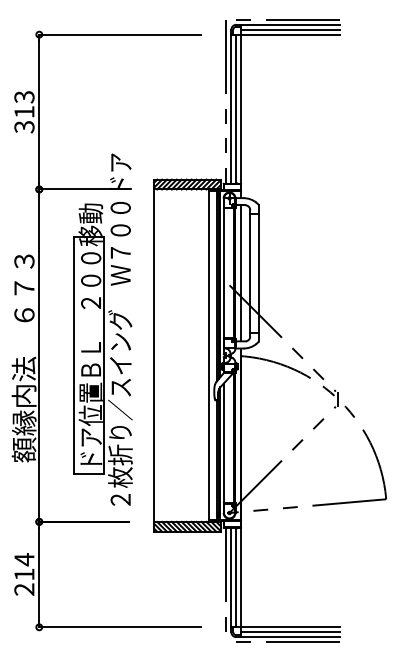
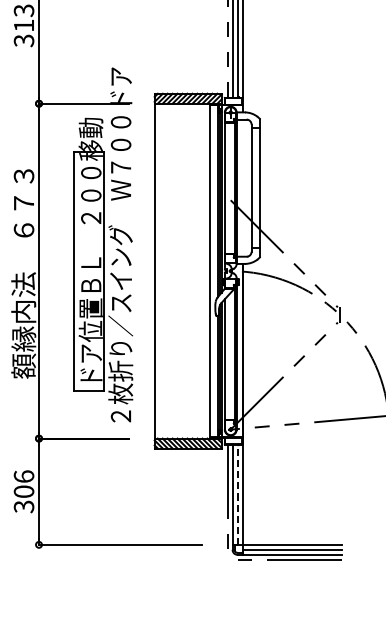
line: (241, 273) -> (242, 188), removed
text: (24, 574) -> (24, 491), 214 -> 306
line: (236, 577) -> (237, 494), solid -> dashed

